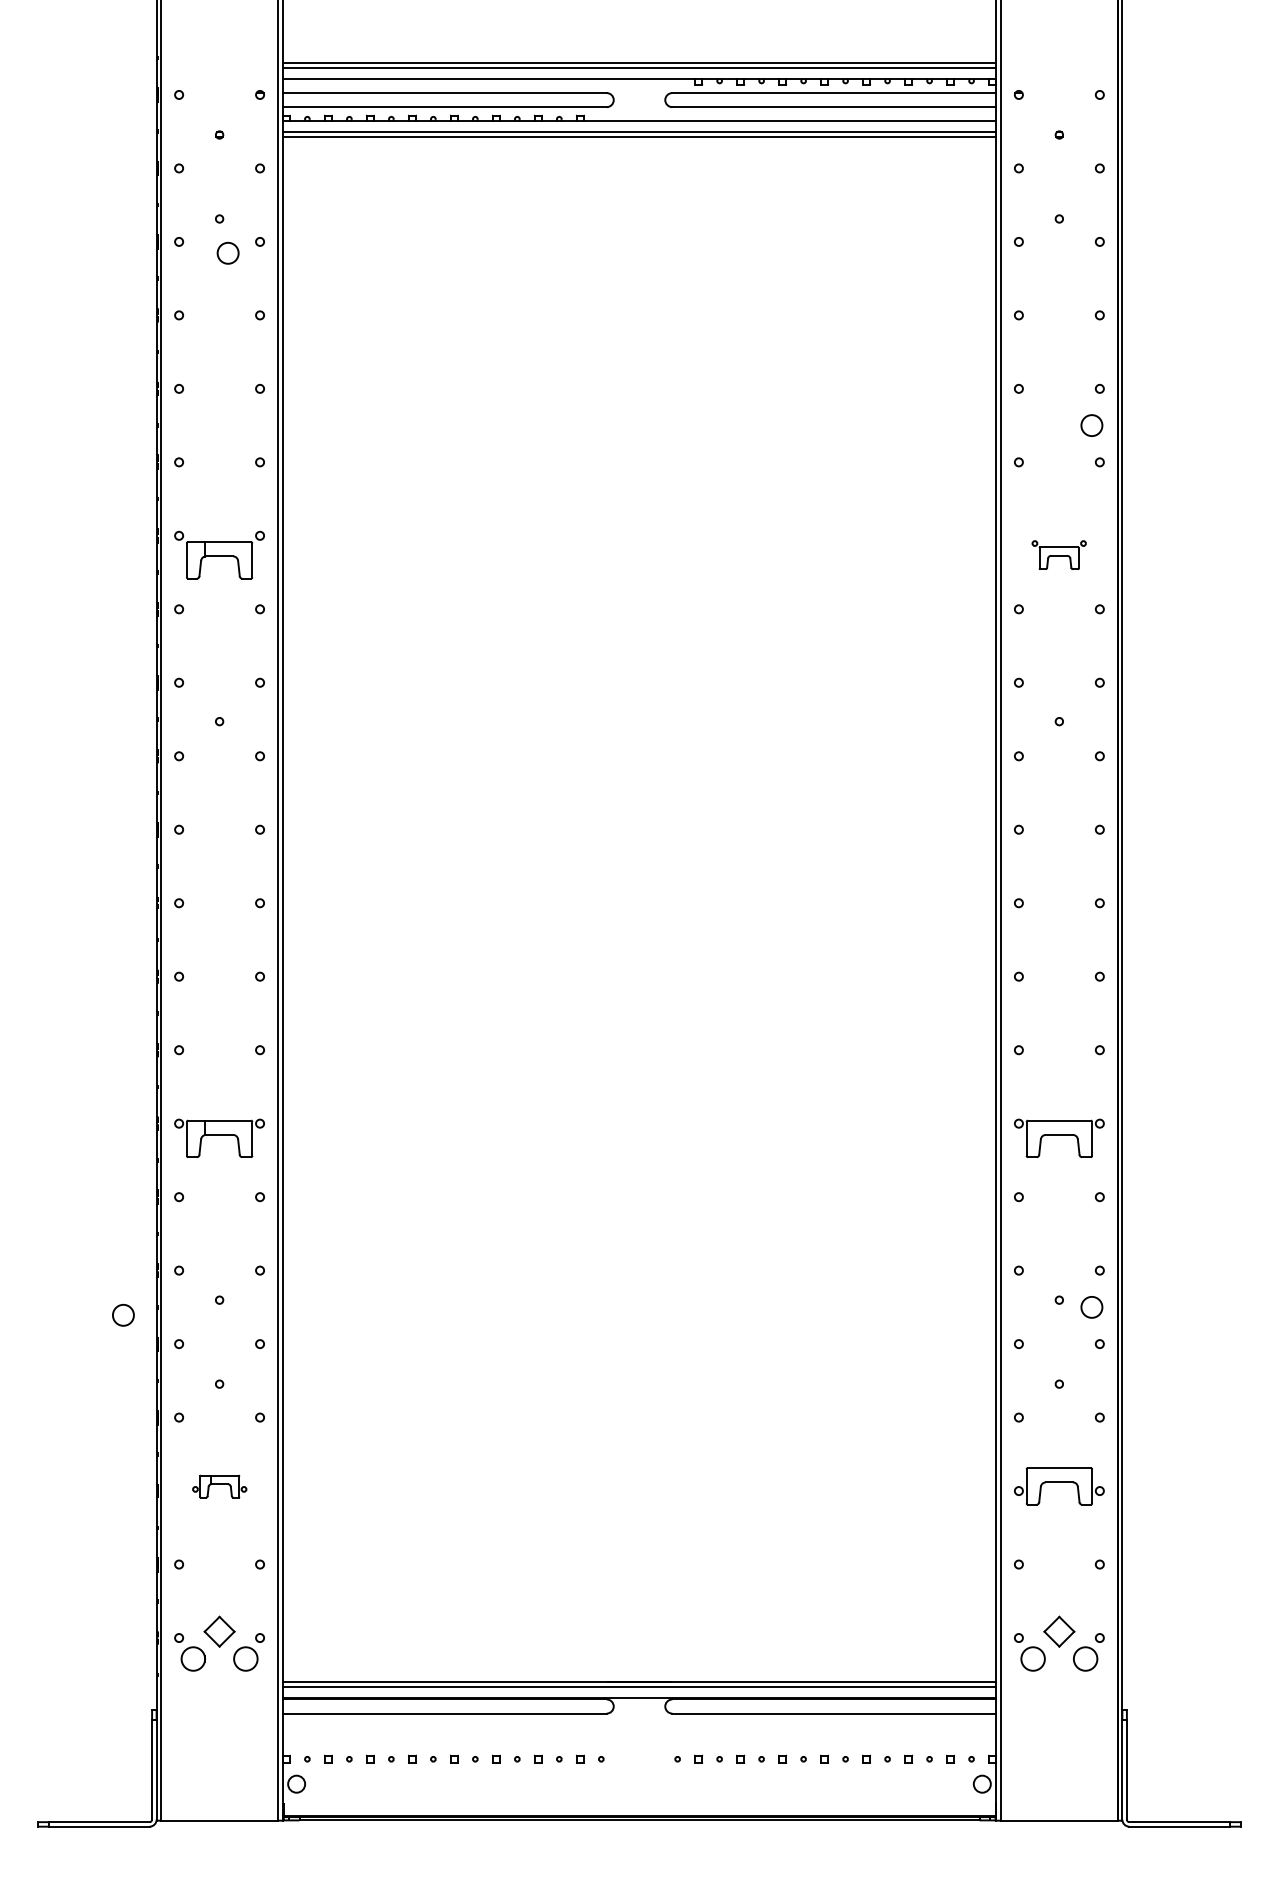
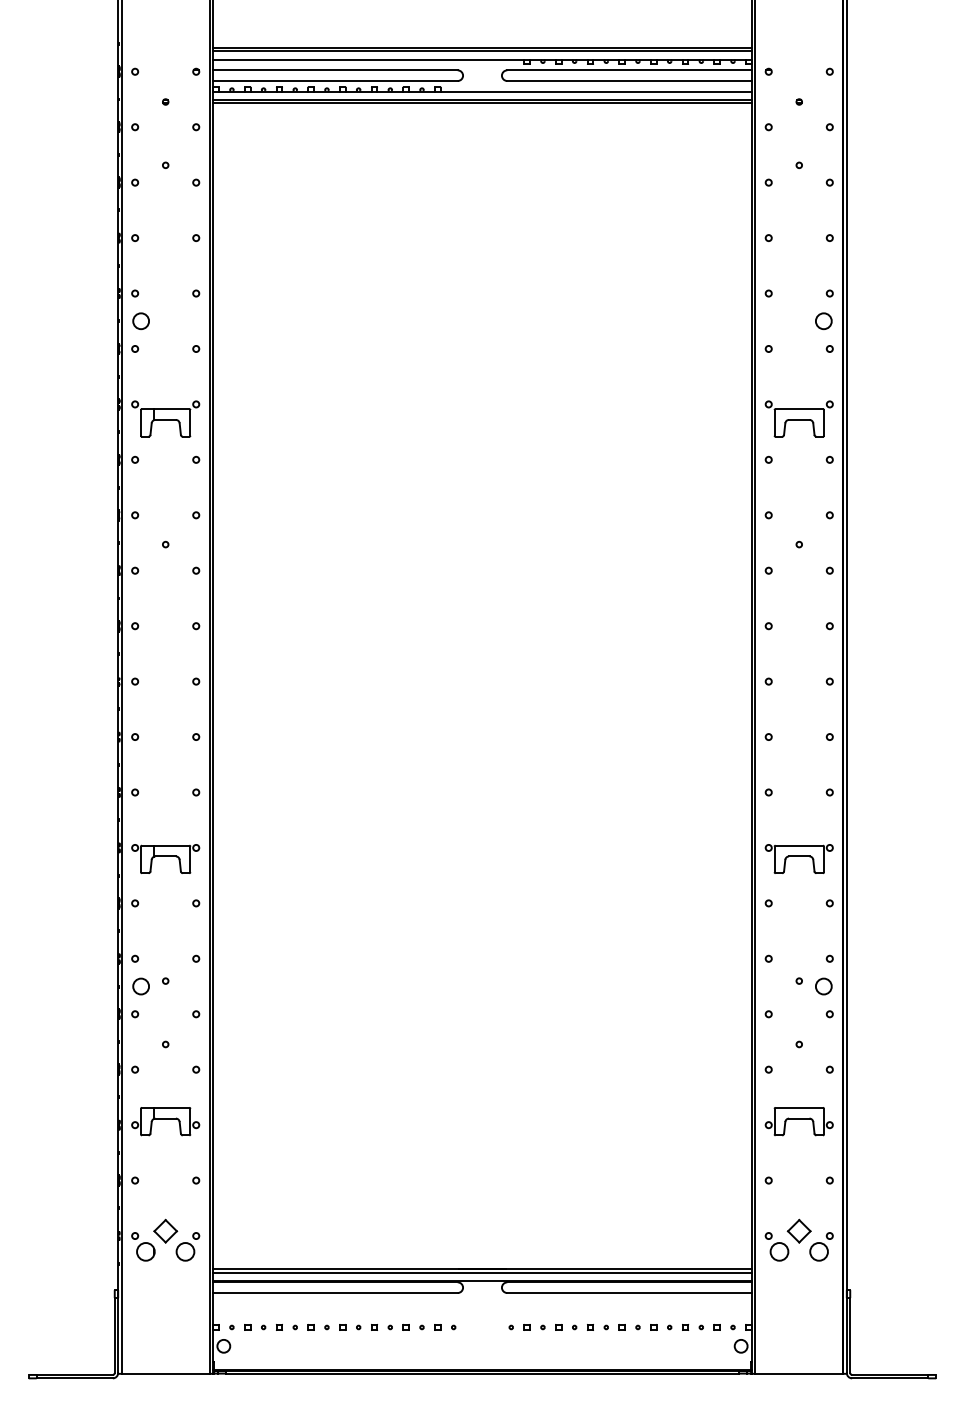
circle: (227, 253) -> (140, 321), moved
part: (1058, 554) -> (798, 418), size x1.67
circle: (122, 1315) -> (140, 986), moved
part: (219, 1486) -> (165, 1121), size x1.67

